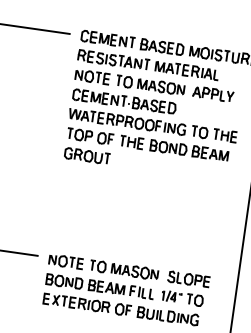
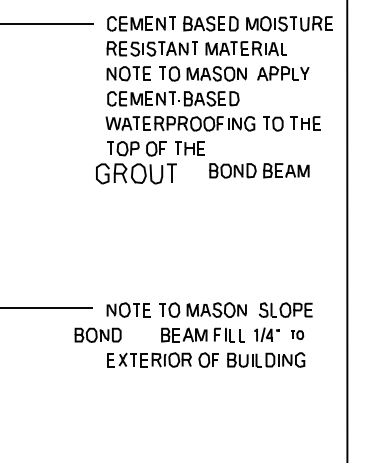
part: (189, 150) -> (259, 170), moved
part: (87, 155) -> (136, 173), size x1.4
part: (64, 281) -> (97, 334), moved
part: (195, 299) -> (297, 334), size x0.6

